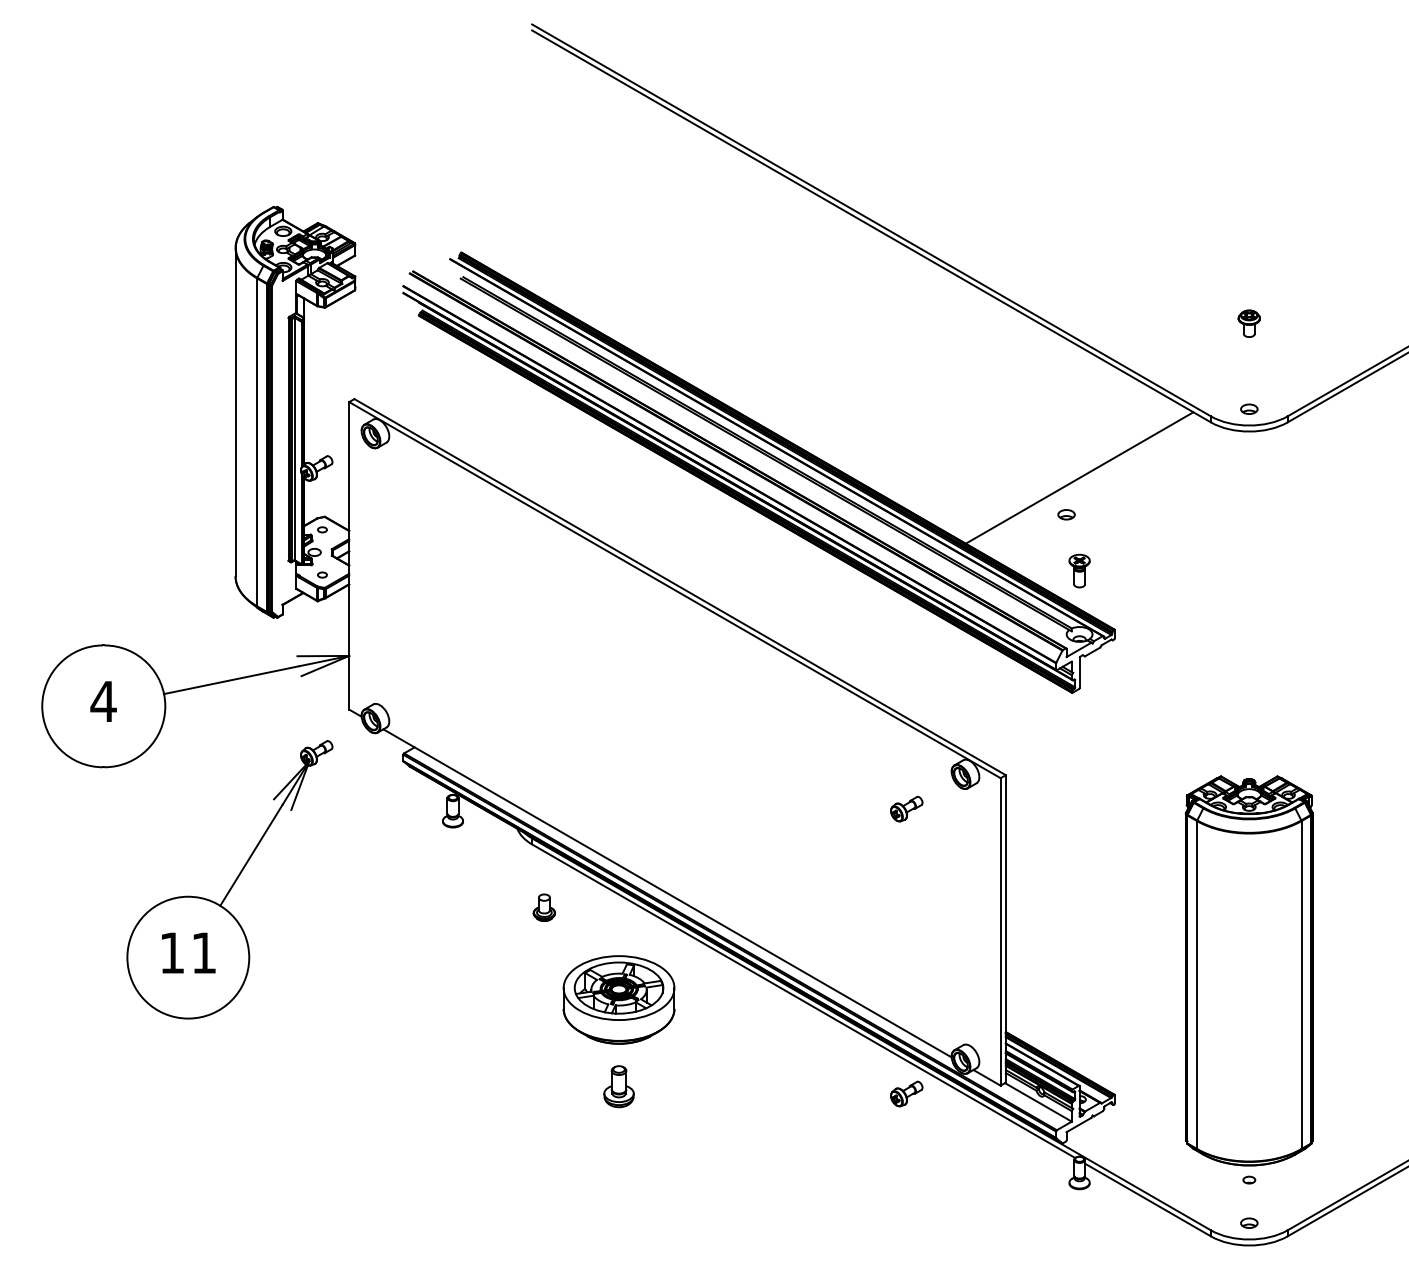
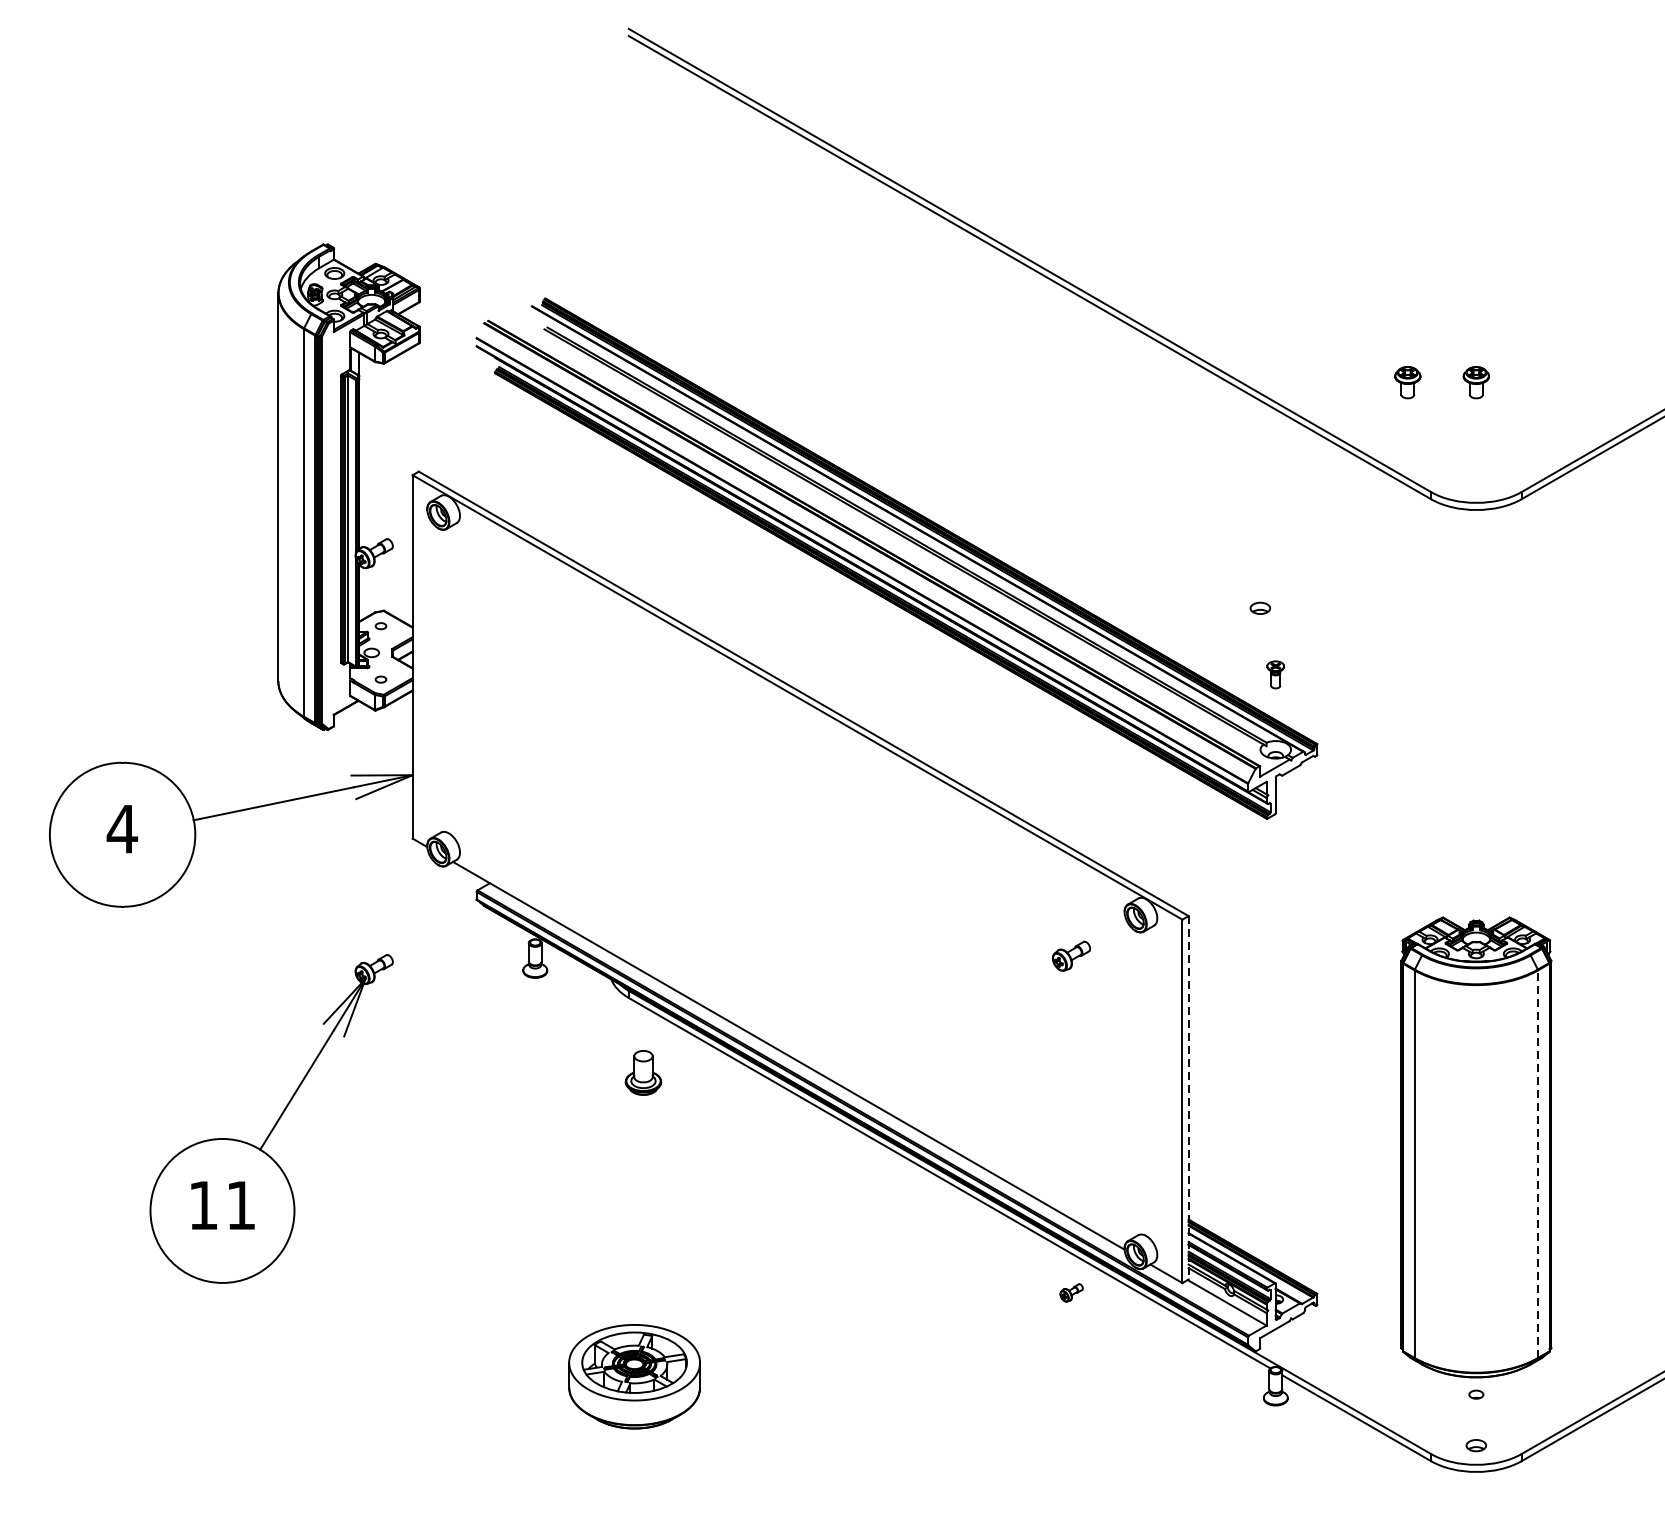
part: (1190, 323) -> (1406, 382), added
part: (1249, 408) -> (1476, 482), removed
line: (1079, 477) -> (1275, 564), removed
part: (1079, 570) -> (1275, 674), size x0.7
part: (229, 879) -> (271, 1118), moved
part: (543, 907) -> (642, 1072), size x1.4
line: (1005, 928) -> (1188, 1097), solid -> dashed
line: (1301, 985) -> (1538, 1164), solid -> dashed
part: (618, 999) -> (633, 1376), moved
part: (618, 1086) -> (730, 1284), removed
part: (906, 1093) -> (1071, 1292), size x0.6

